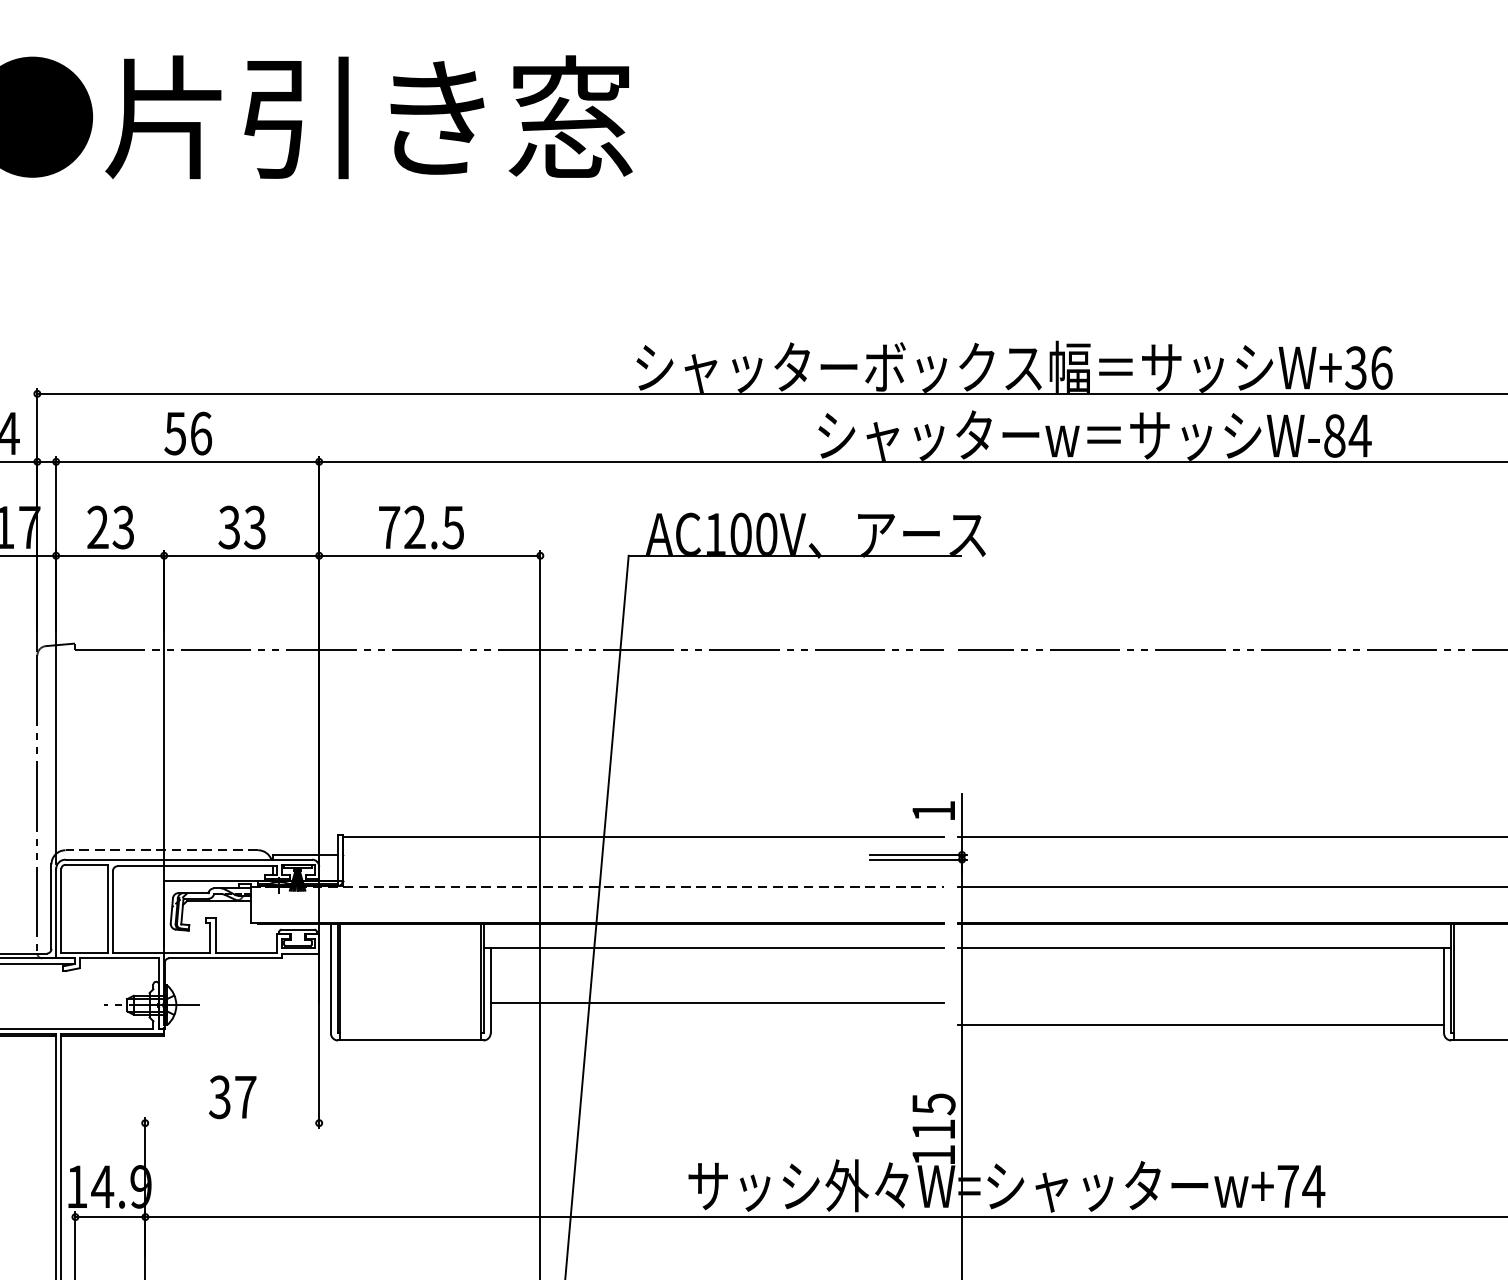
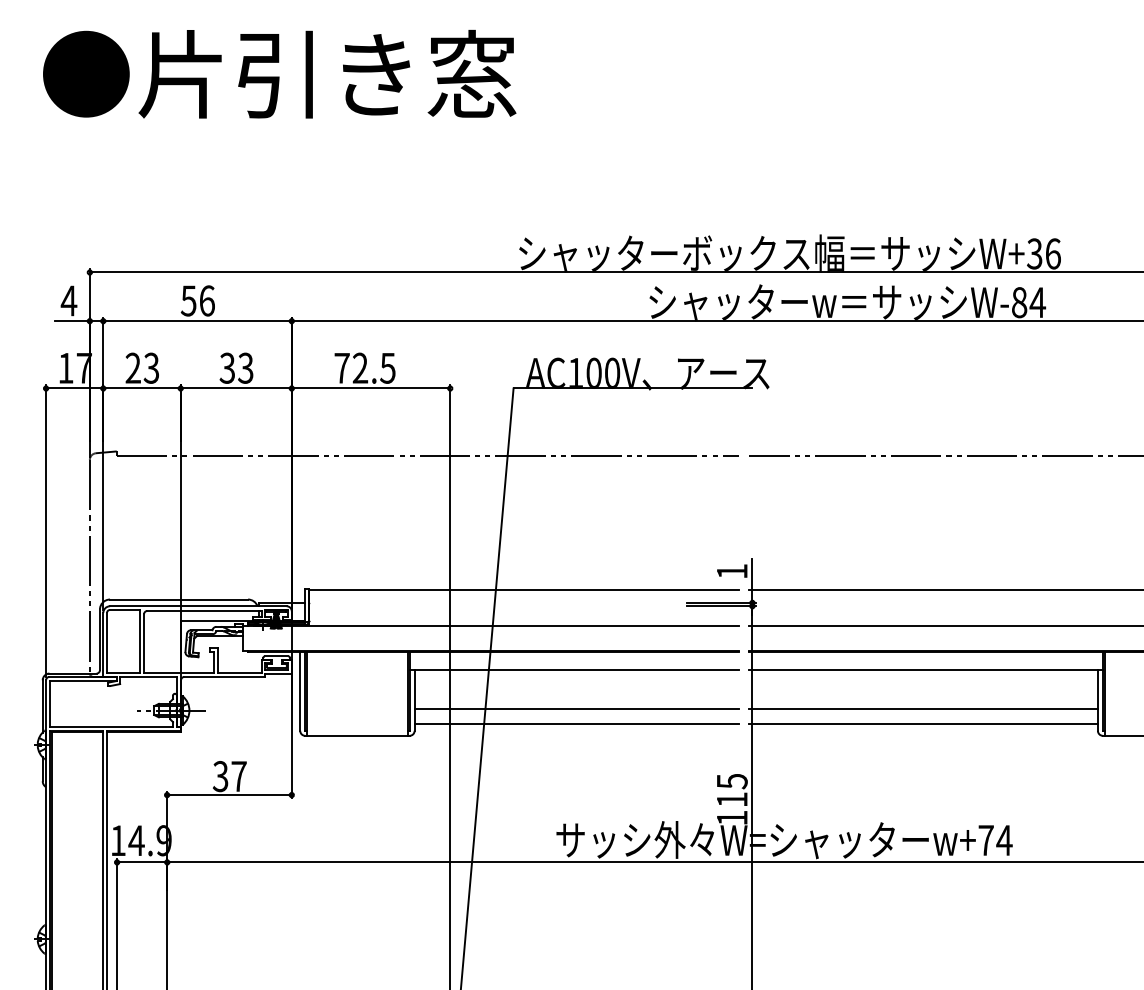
line: (162, 850) -> (179, 599), dashed -> solid
line: (597, 886) -> (491, 625), dashed -> solid
line: (1200, 1003) -> (923, 709), added
line: (716, 1024) -> (576, 724), added
line: (232, 1123) -> (229, 795), added

